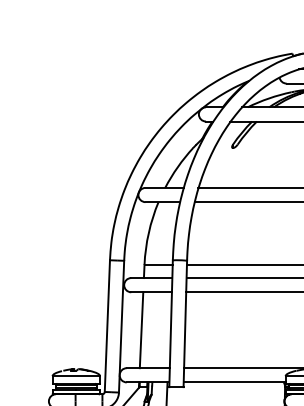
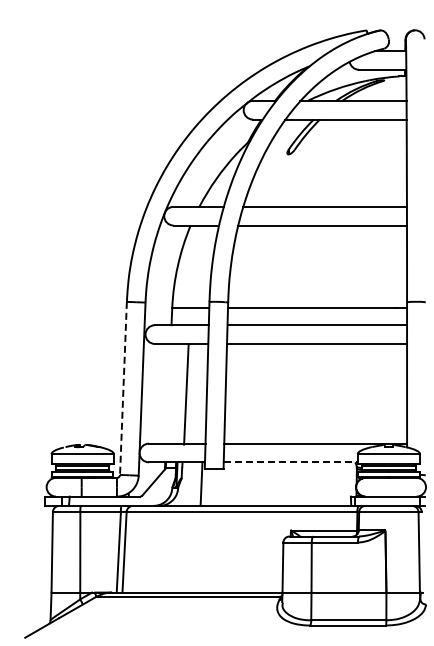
line: (107, 326) -> (123, 388), solid -> dashed
line: (141, 330) -> (186, 394), moved
line: (235, 382) -> (291, 462), solid -> dashed

